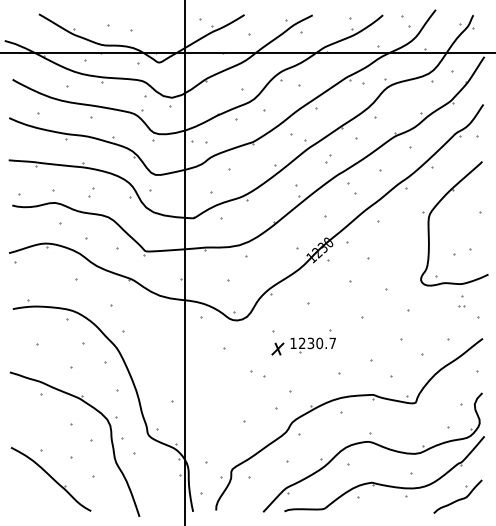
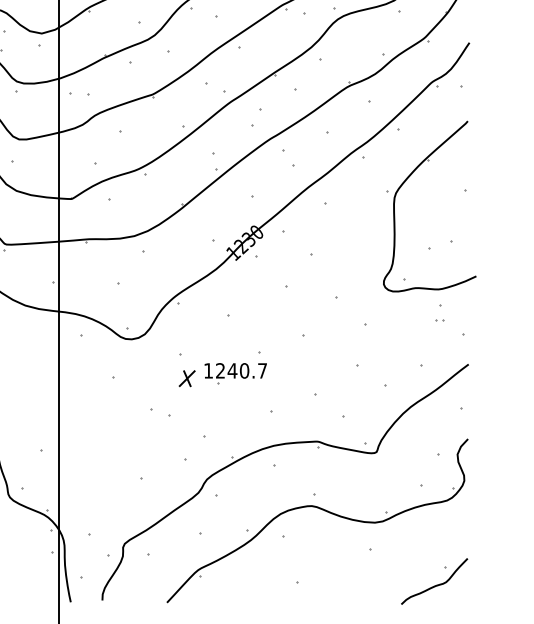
part: (328, 158) -> (256, 116), size x1.6
text: (310, 343) -> (231, 371), 1230.7 -> 1240.7
part: (380, 483) -> (328, 563), removed

